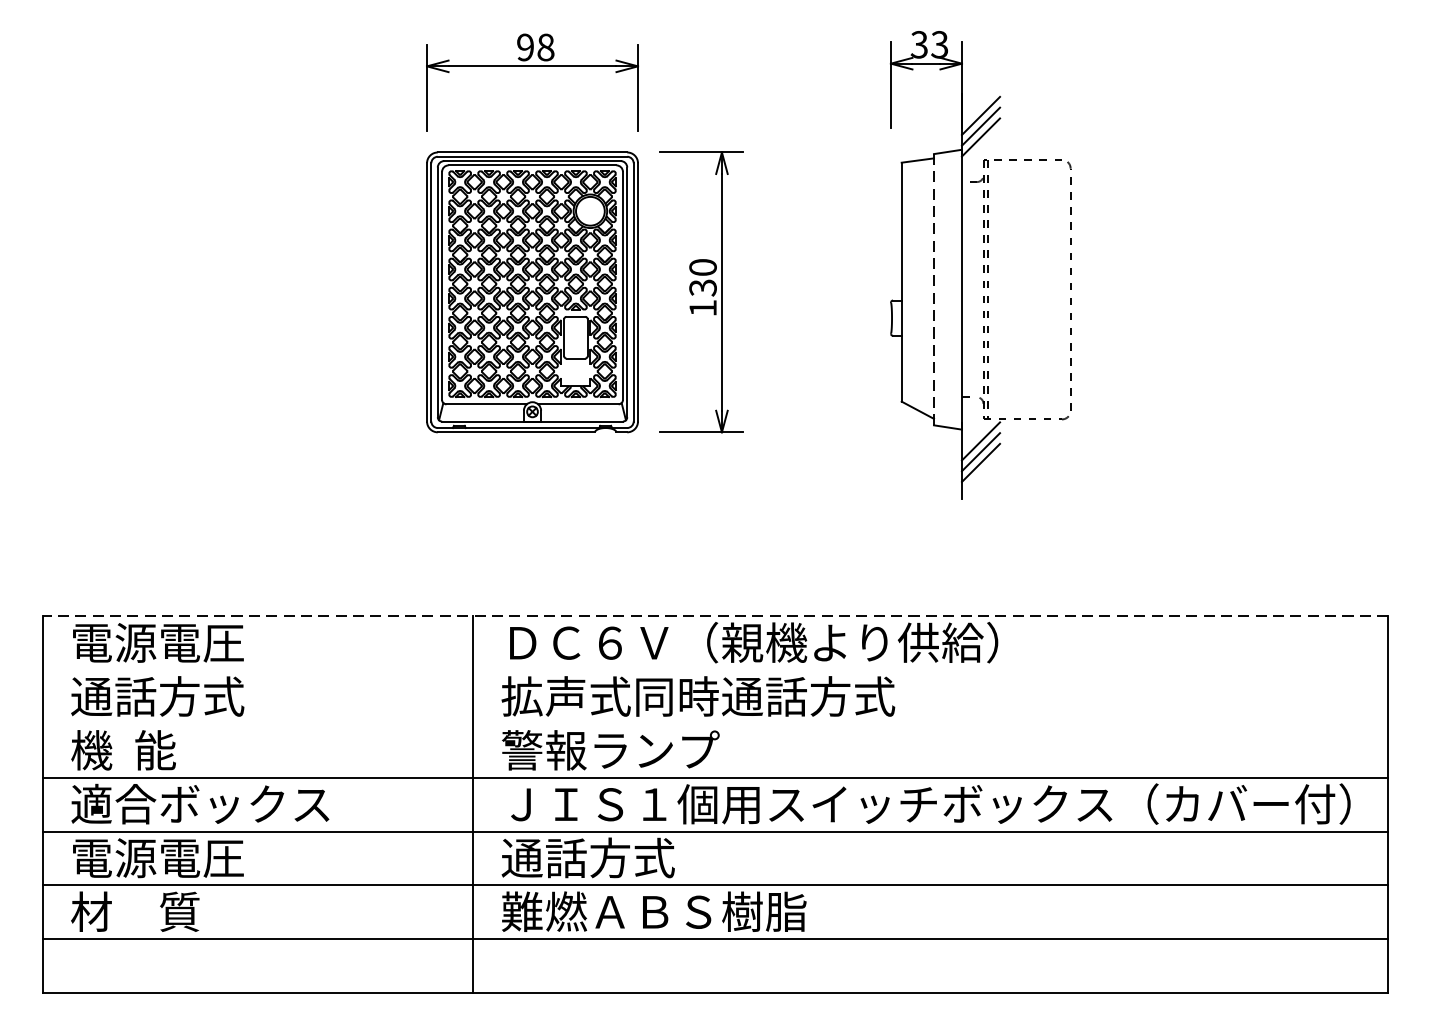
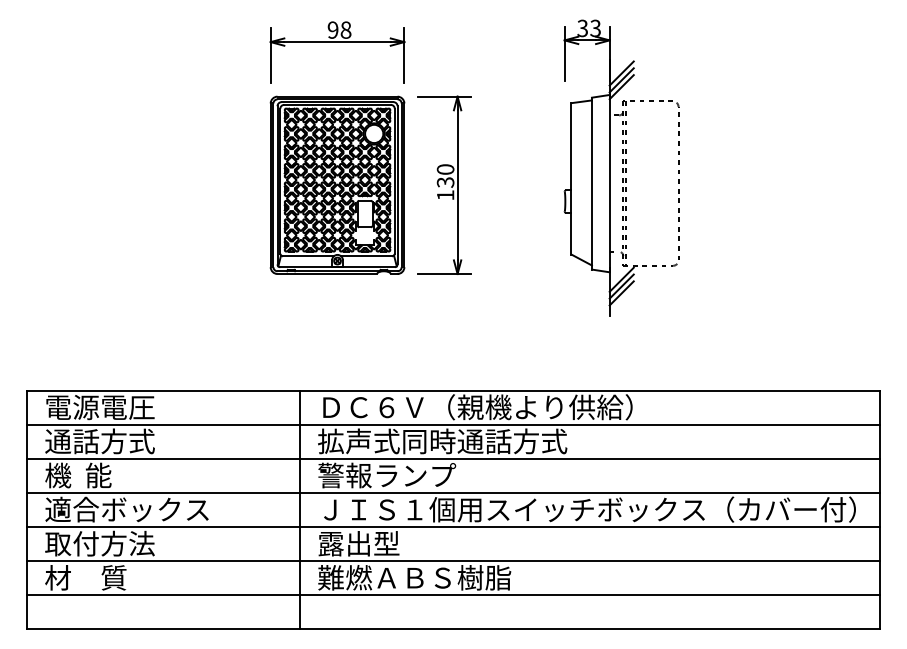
line: (933, 289) -> (591, 183), dashed -> solid
line: (715, 616) -> (453, 390), dashed -> solid
line: (715, 669) -> (453, 424), added
line: (715, 723) -> (453, 458), added
text: (156, 857) -> (99, 543), 電源電圧 -> 取付方法
text: (587, 857) -> (372, 543), 通話方式 -> 露出型

